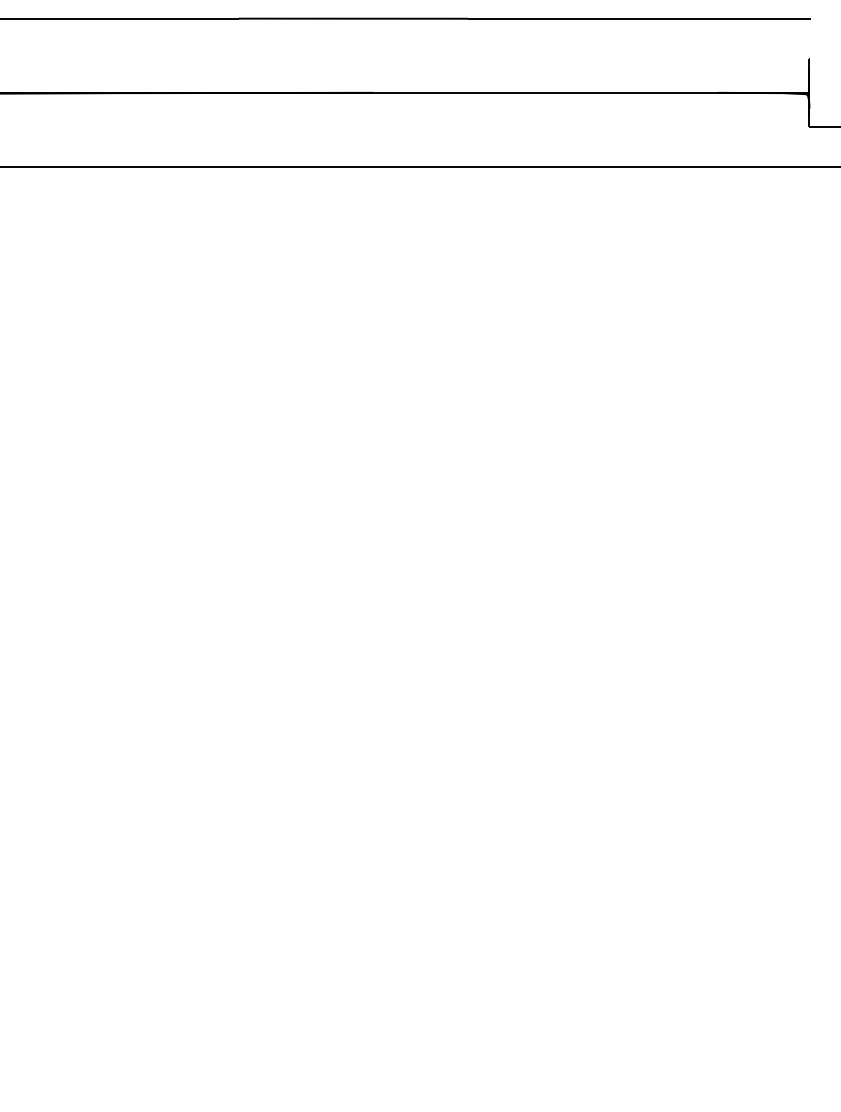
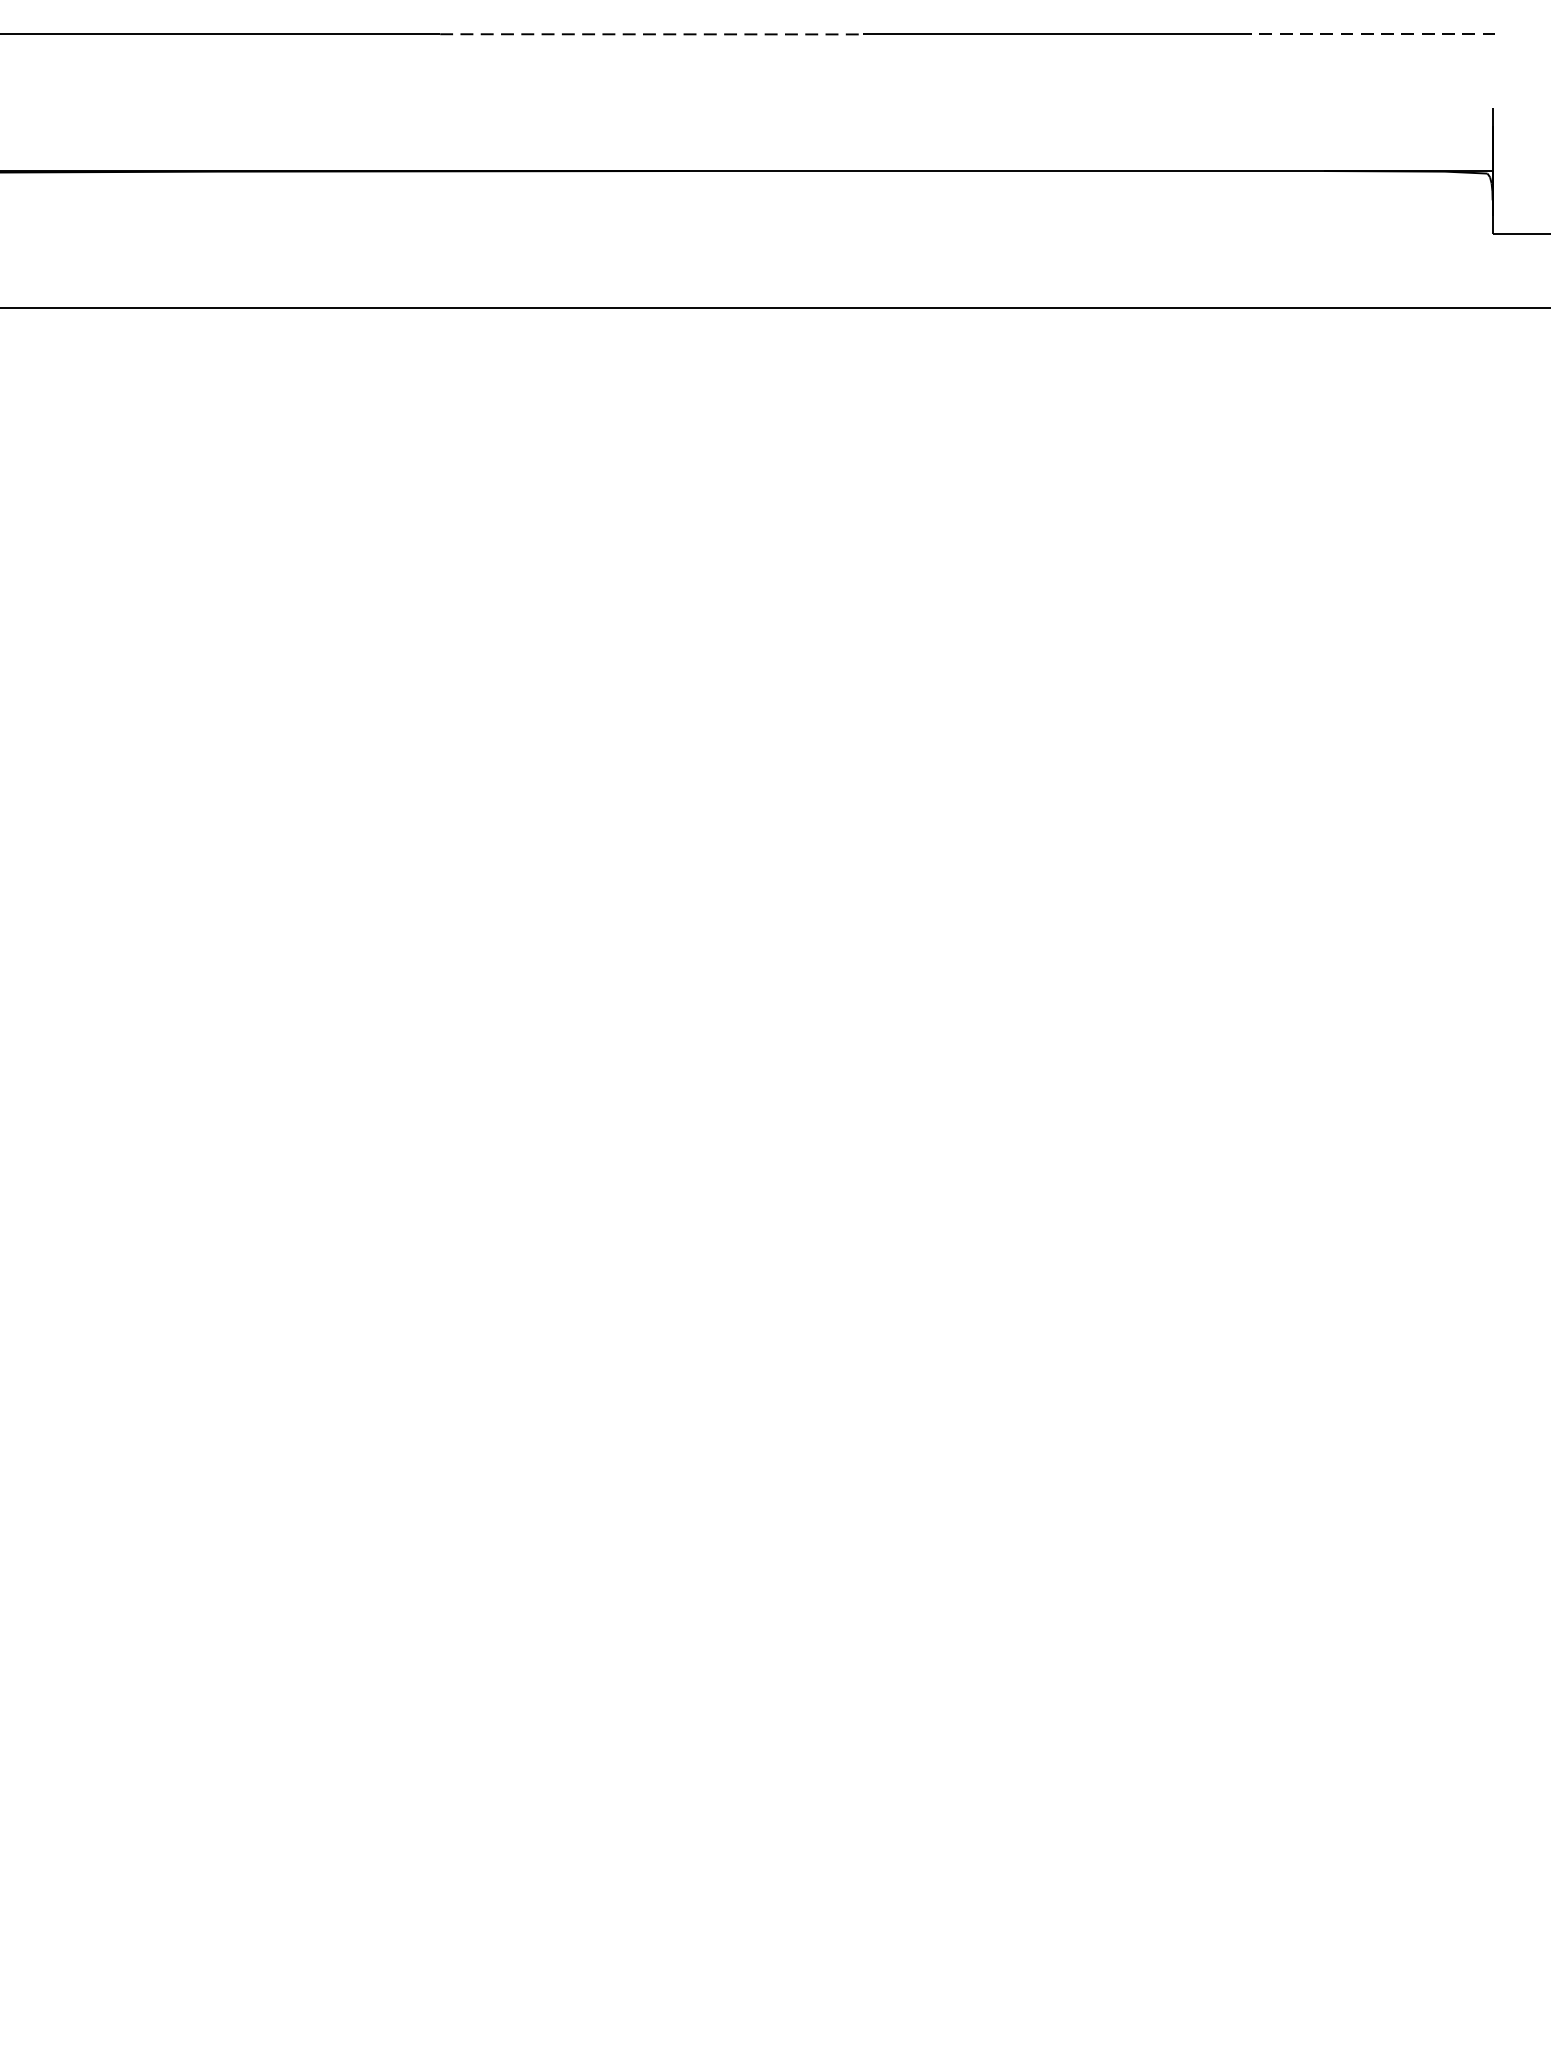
line: (353, 18) -> (651, 33), solid -> dashed
line: (741, 18) -> (1367, 33), solid -> dashed

